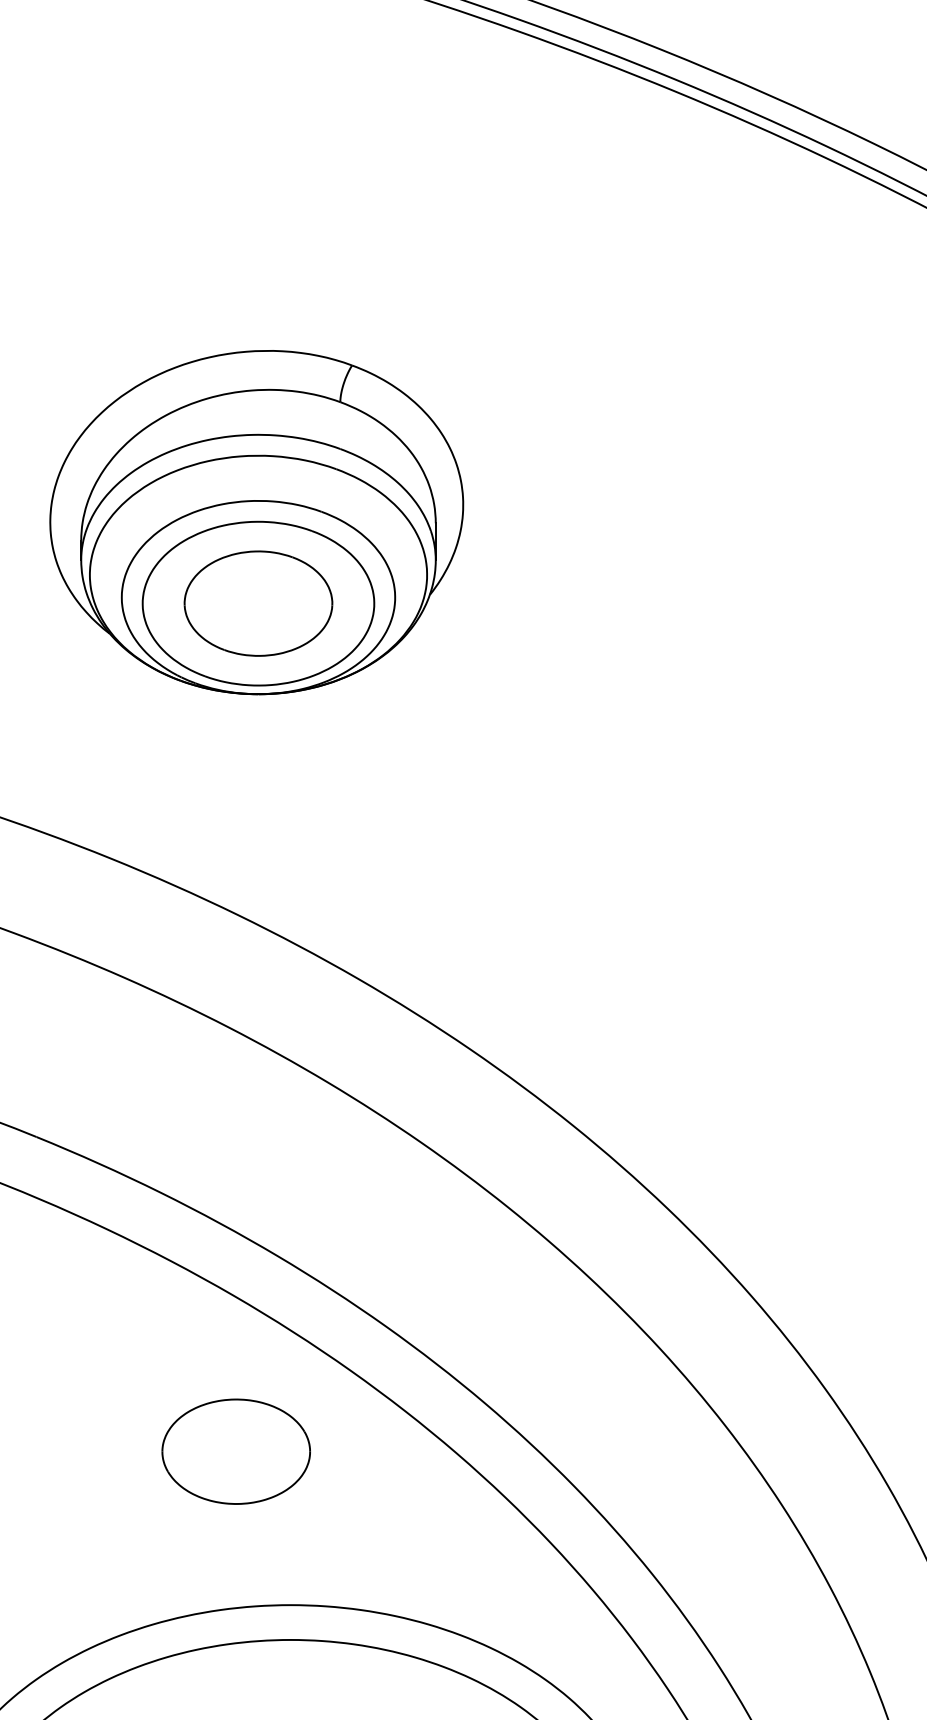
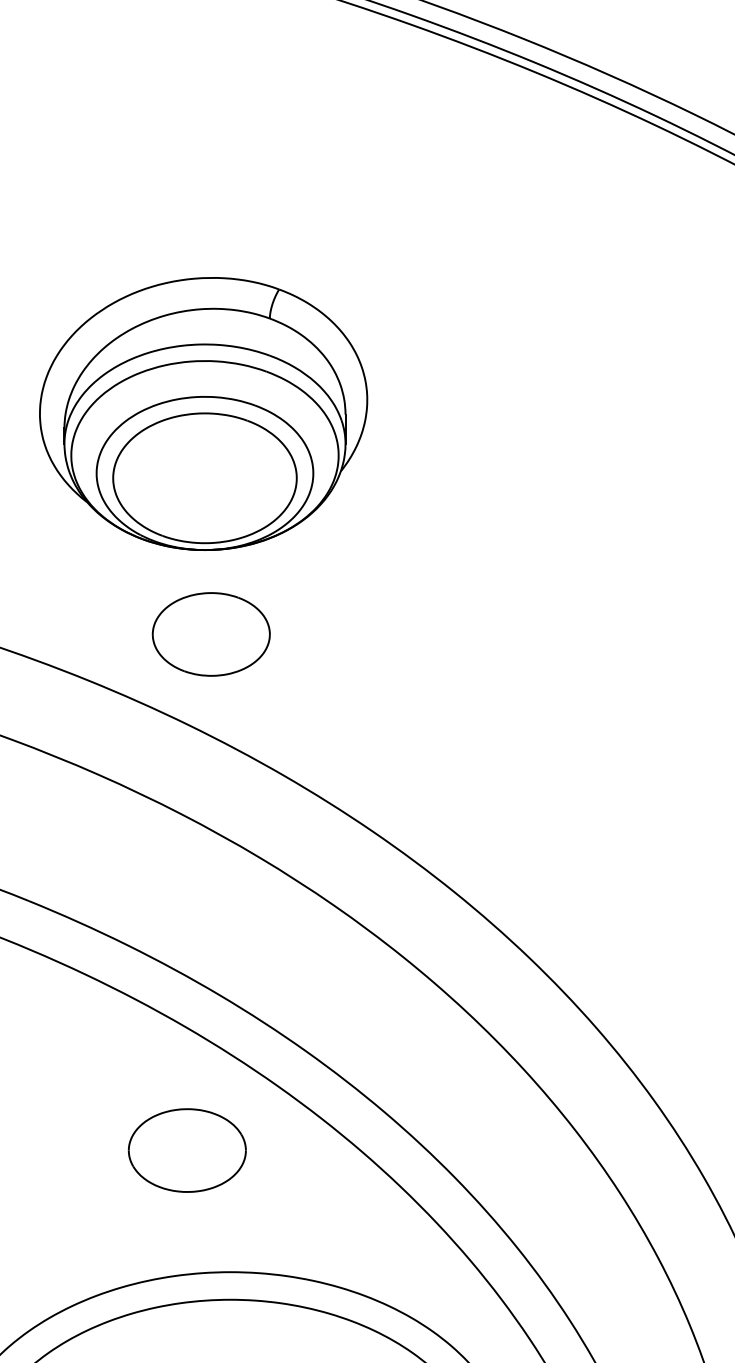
part: (258, 603) -> (211, 634), moved

